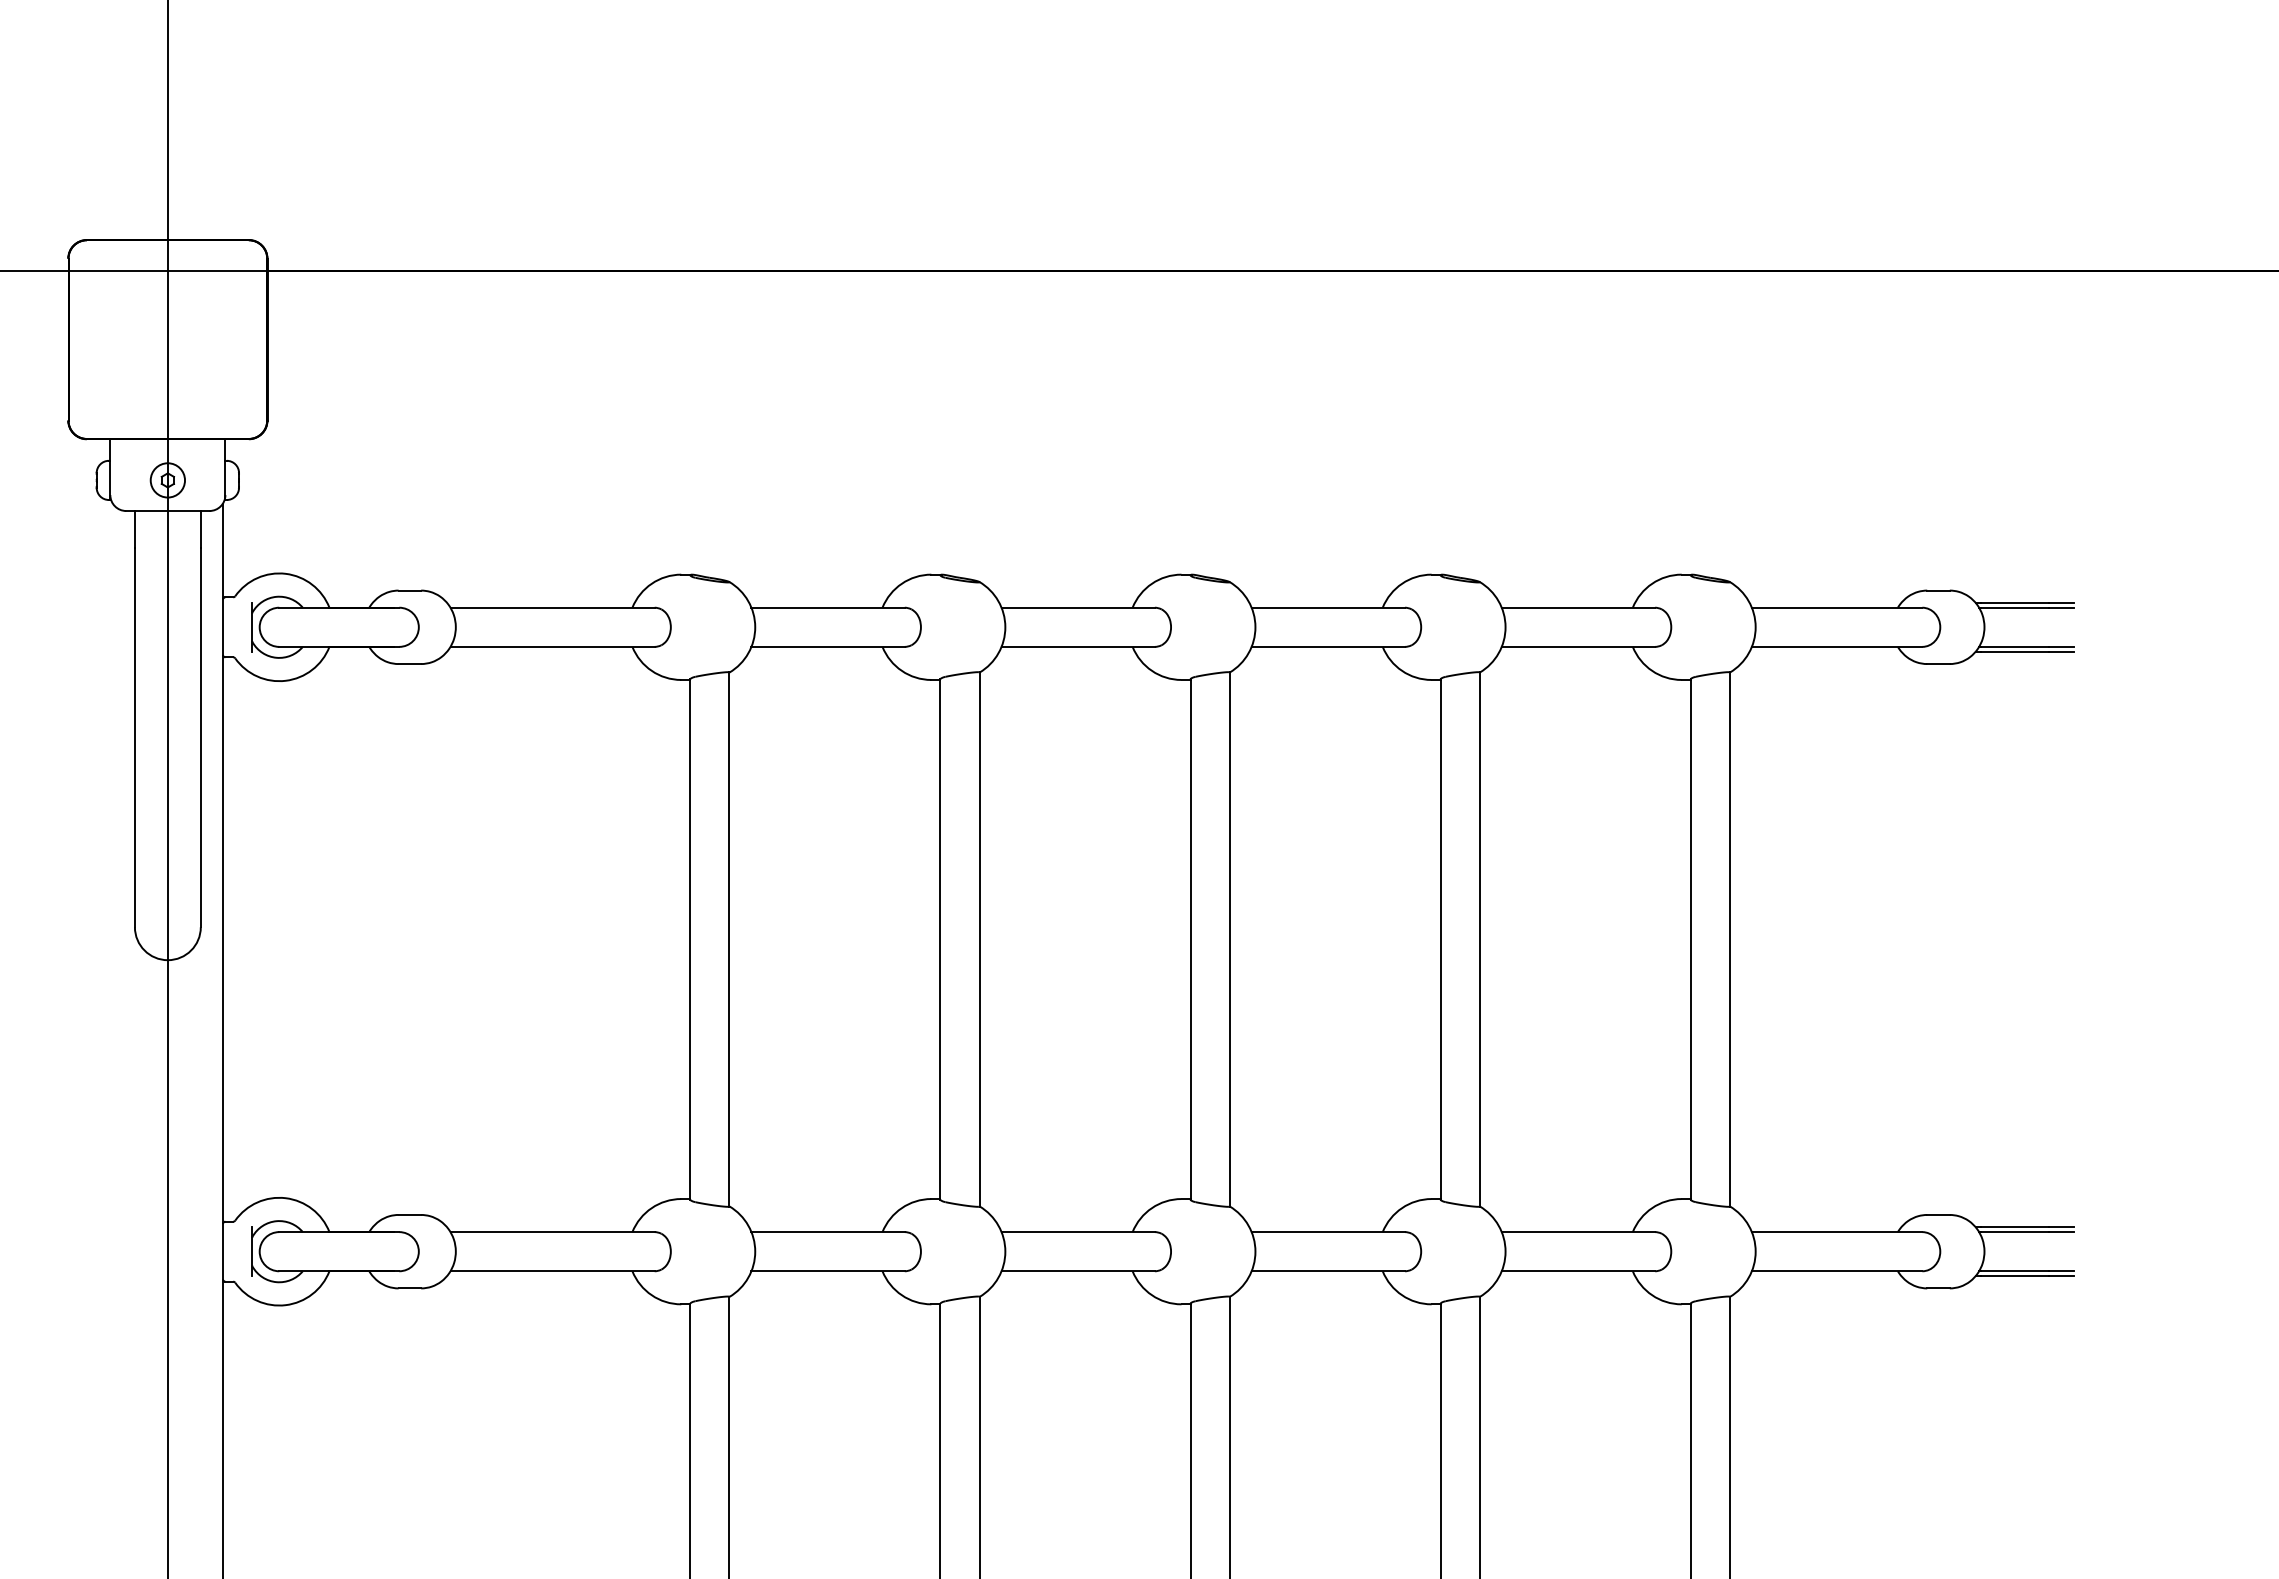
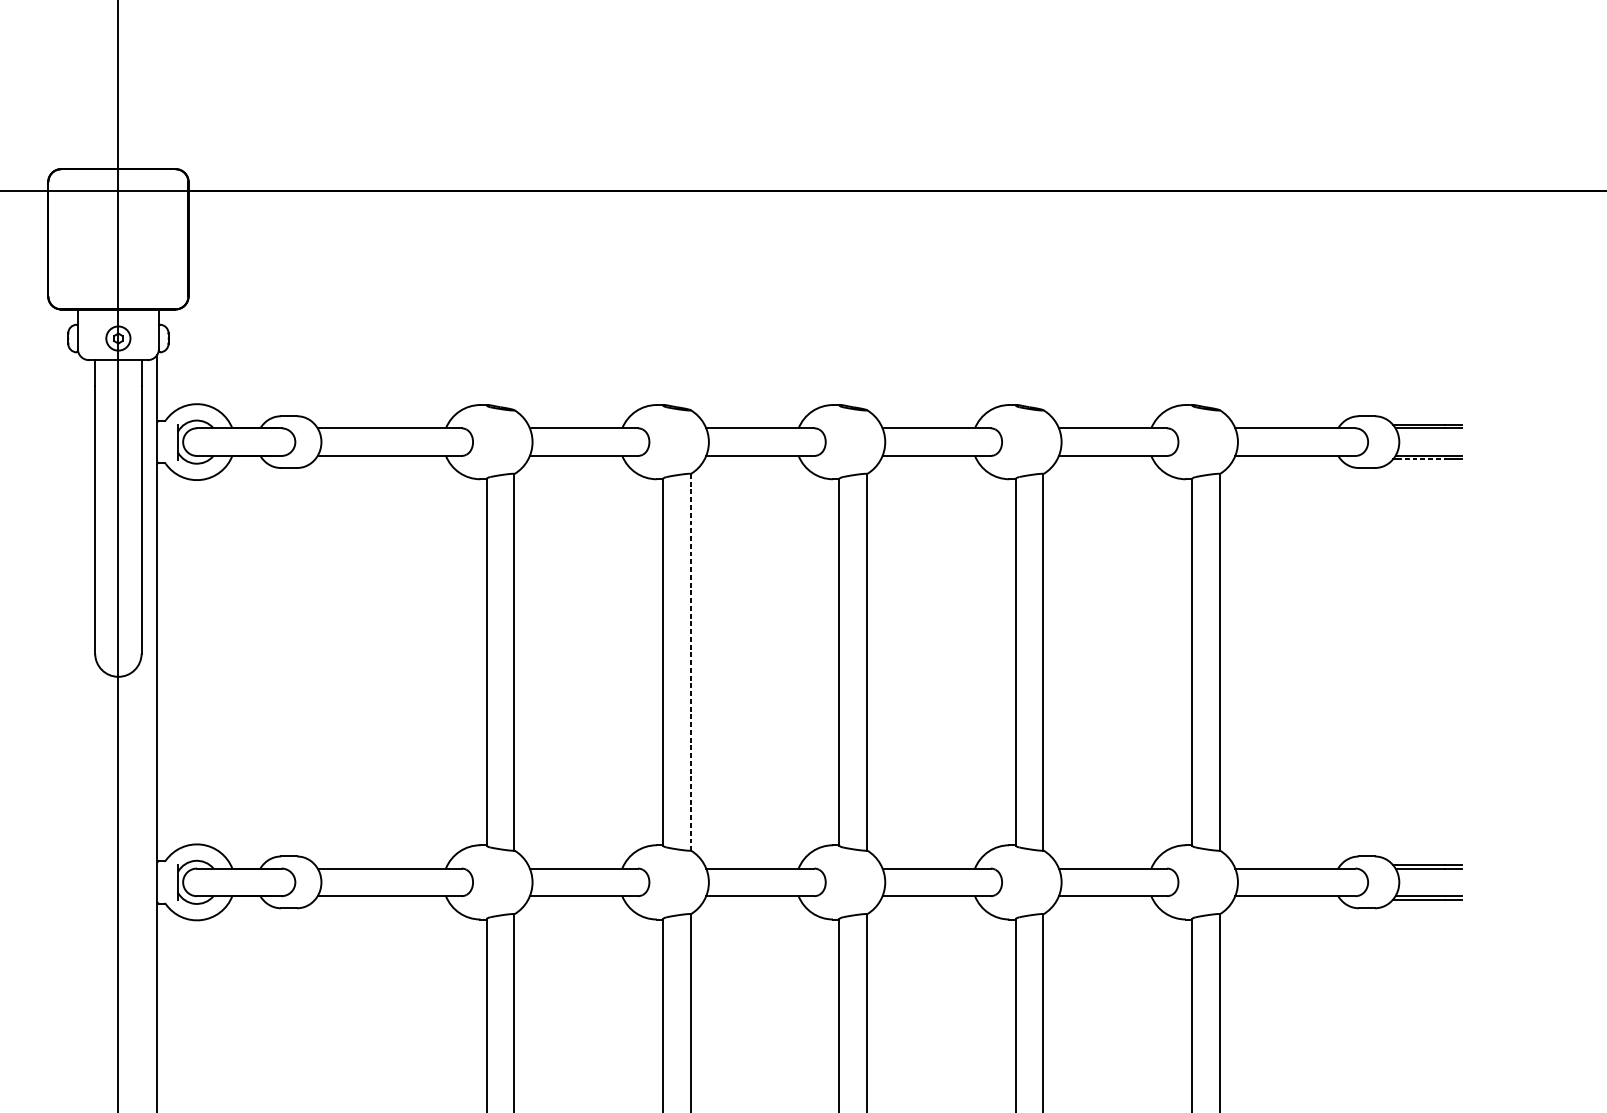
line: (2015, 651) -> (1421, 459), solid -> dashed
line: (979, 940) -> (690, 662), solid -> dashed

